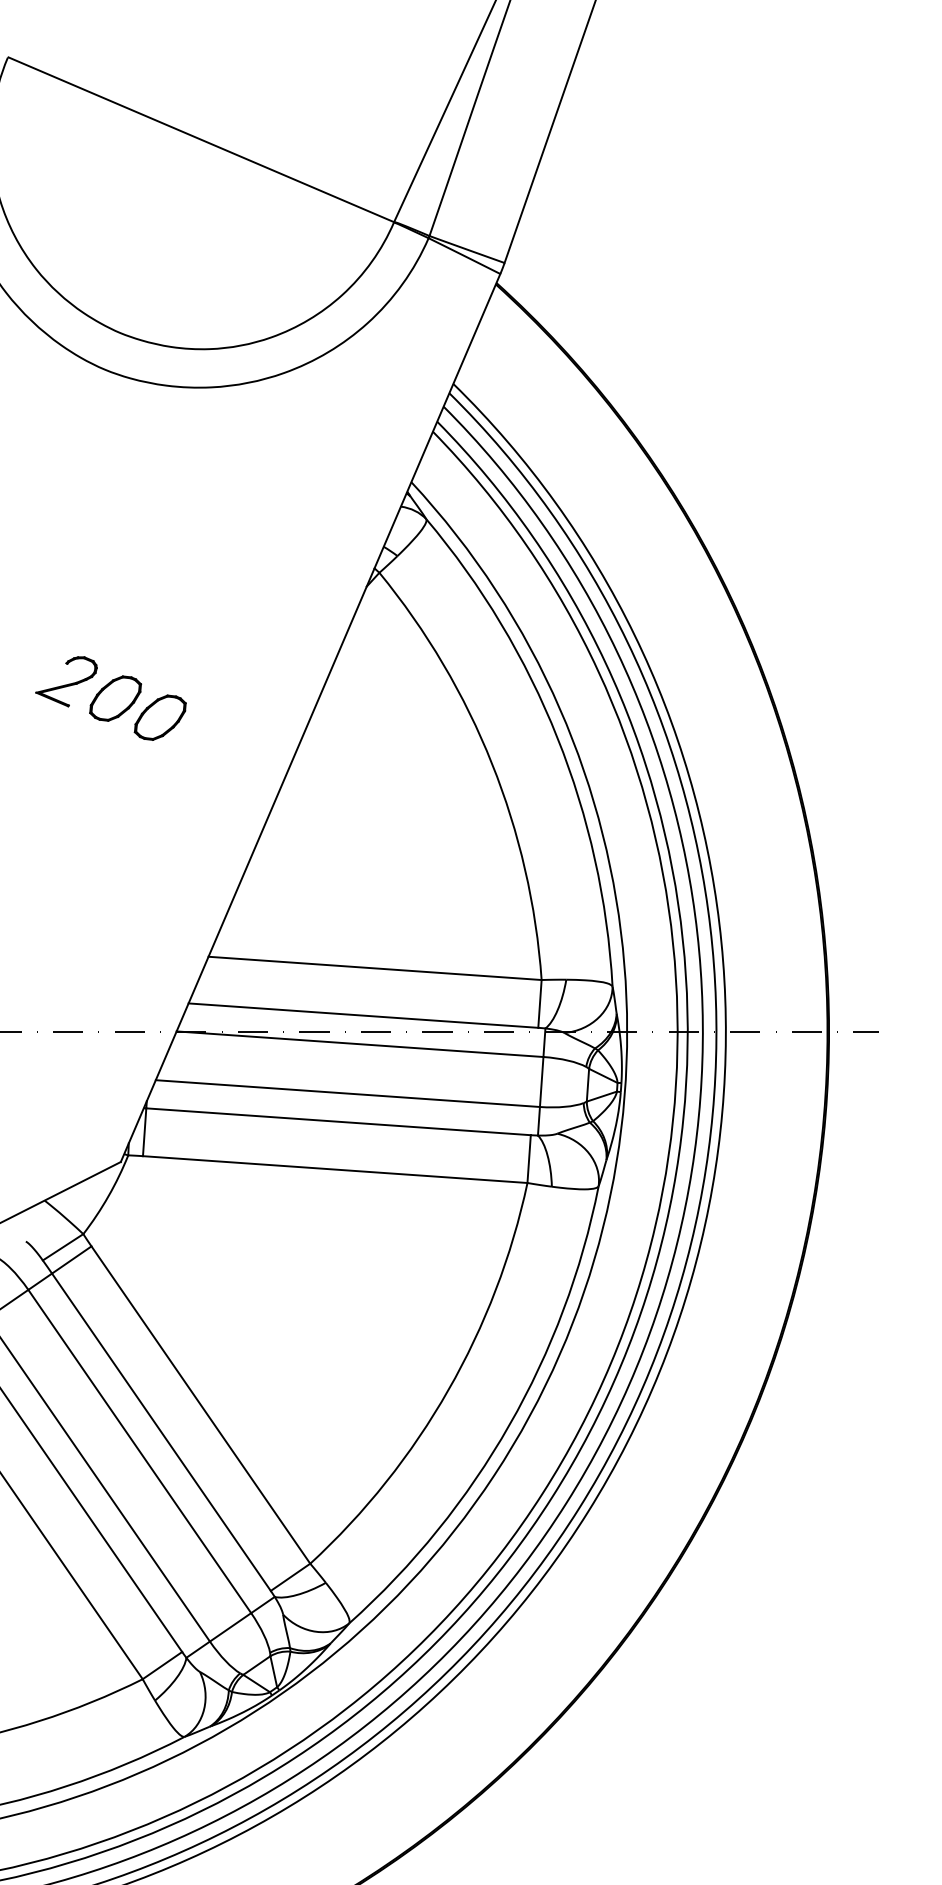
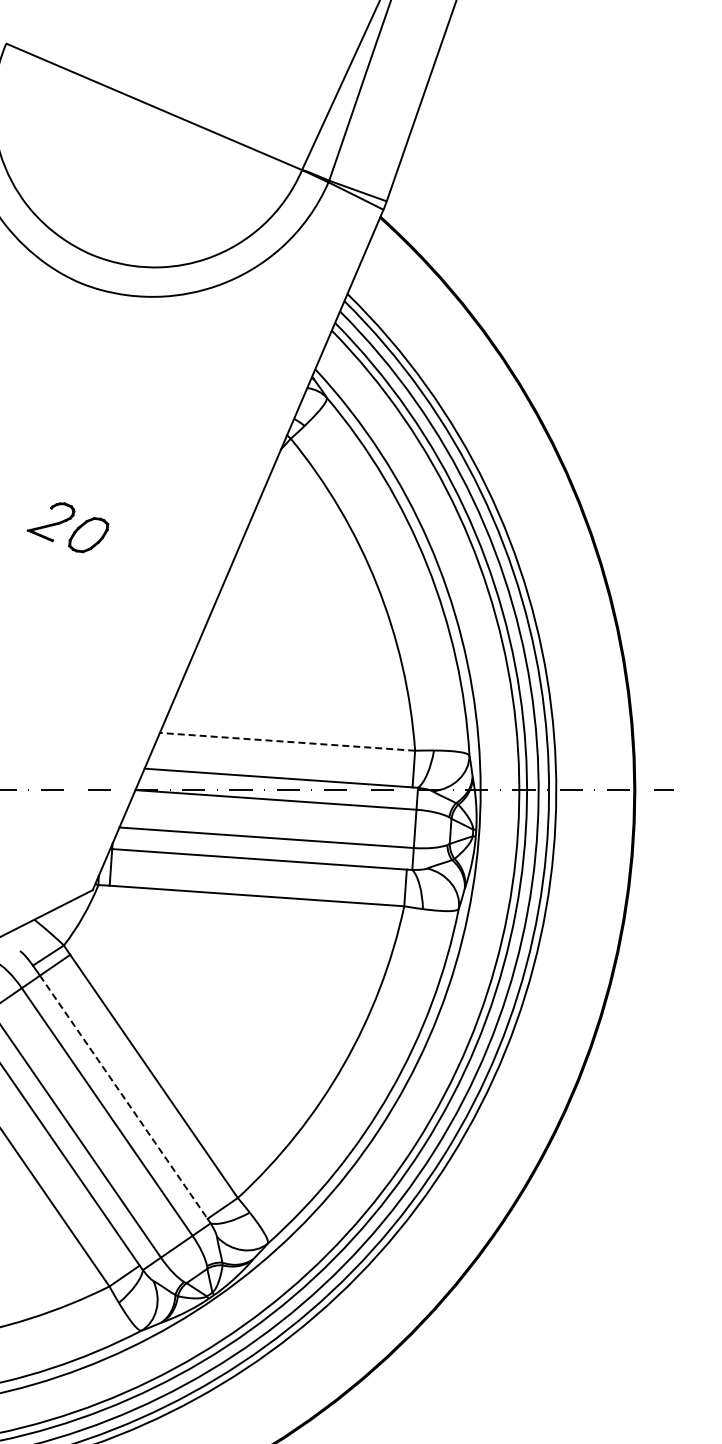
part: (159, 717) -> (122, 549), removed
line: (375, 967) -> (287, 741), solid -> dashed
line: (161, 1432) -> (123, 1097), solid -> dashed

